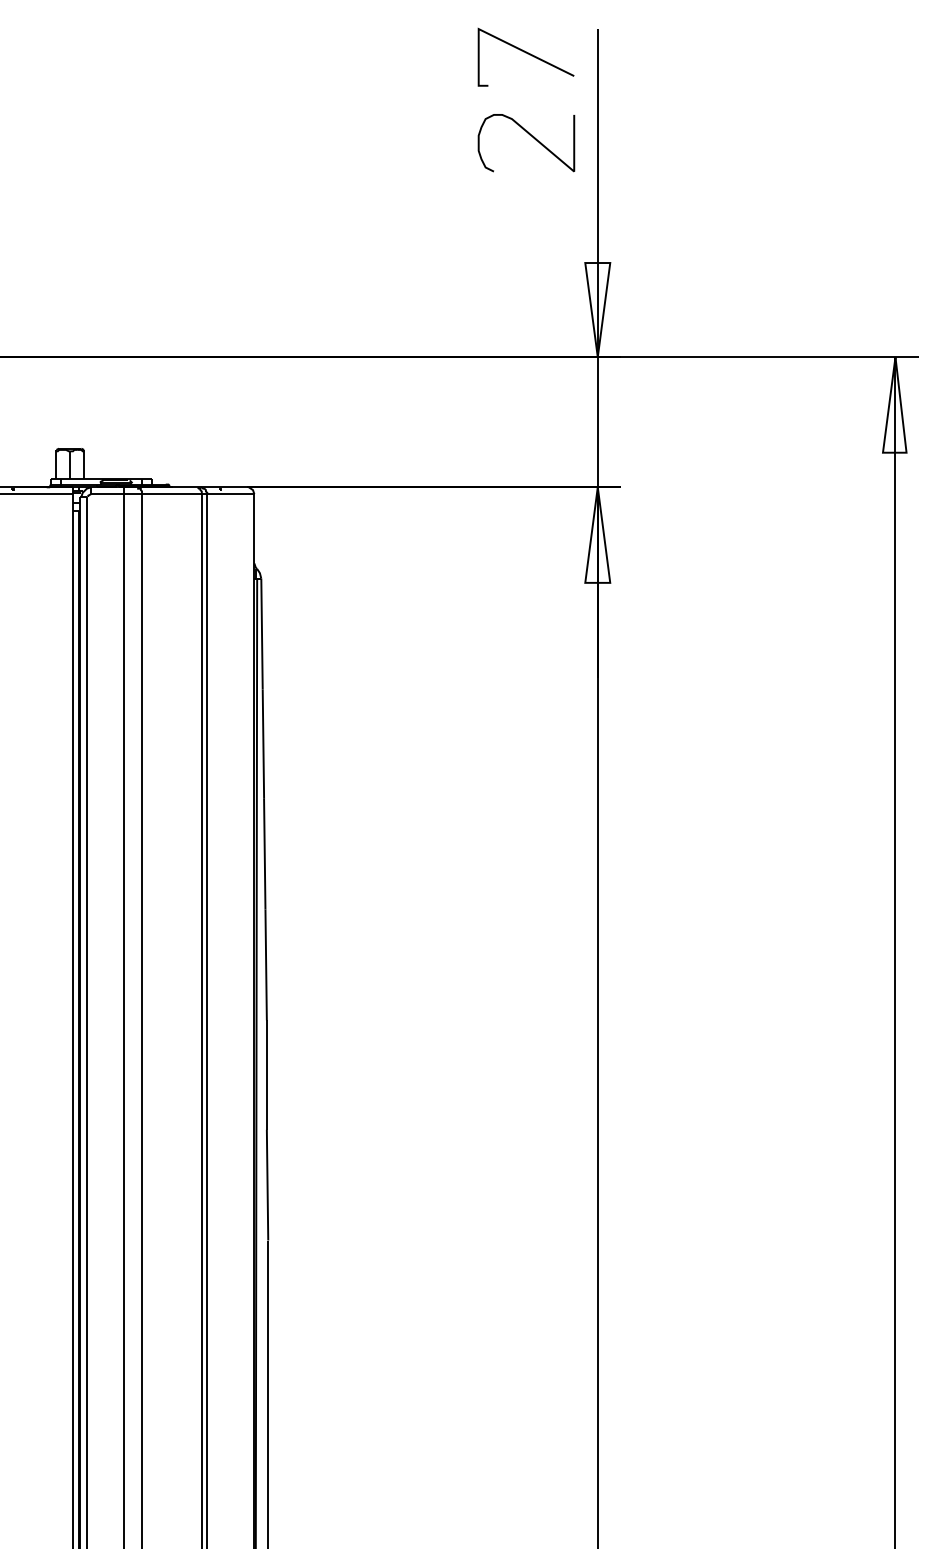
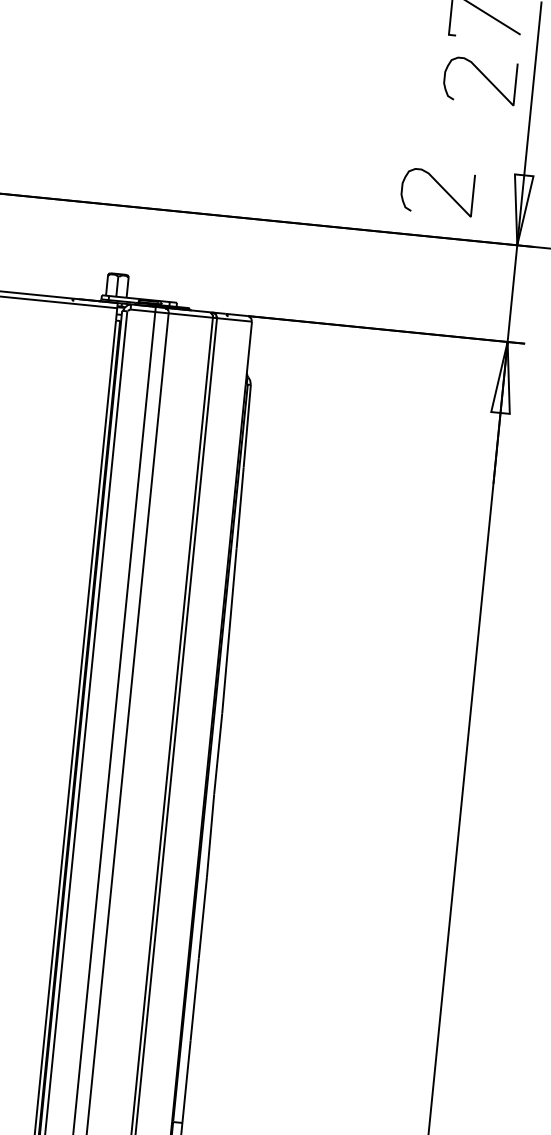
curve: (490, 291) -> (442, 188), added

